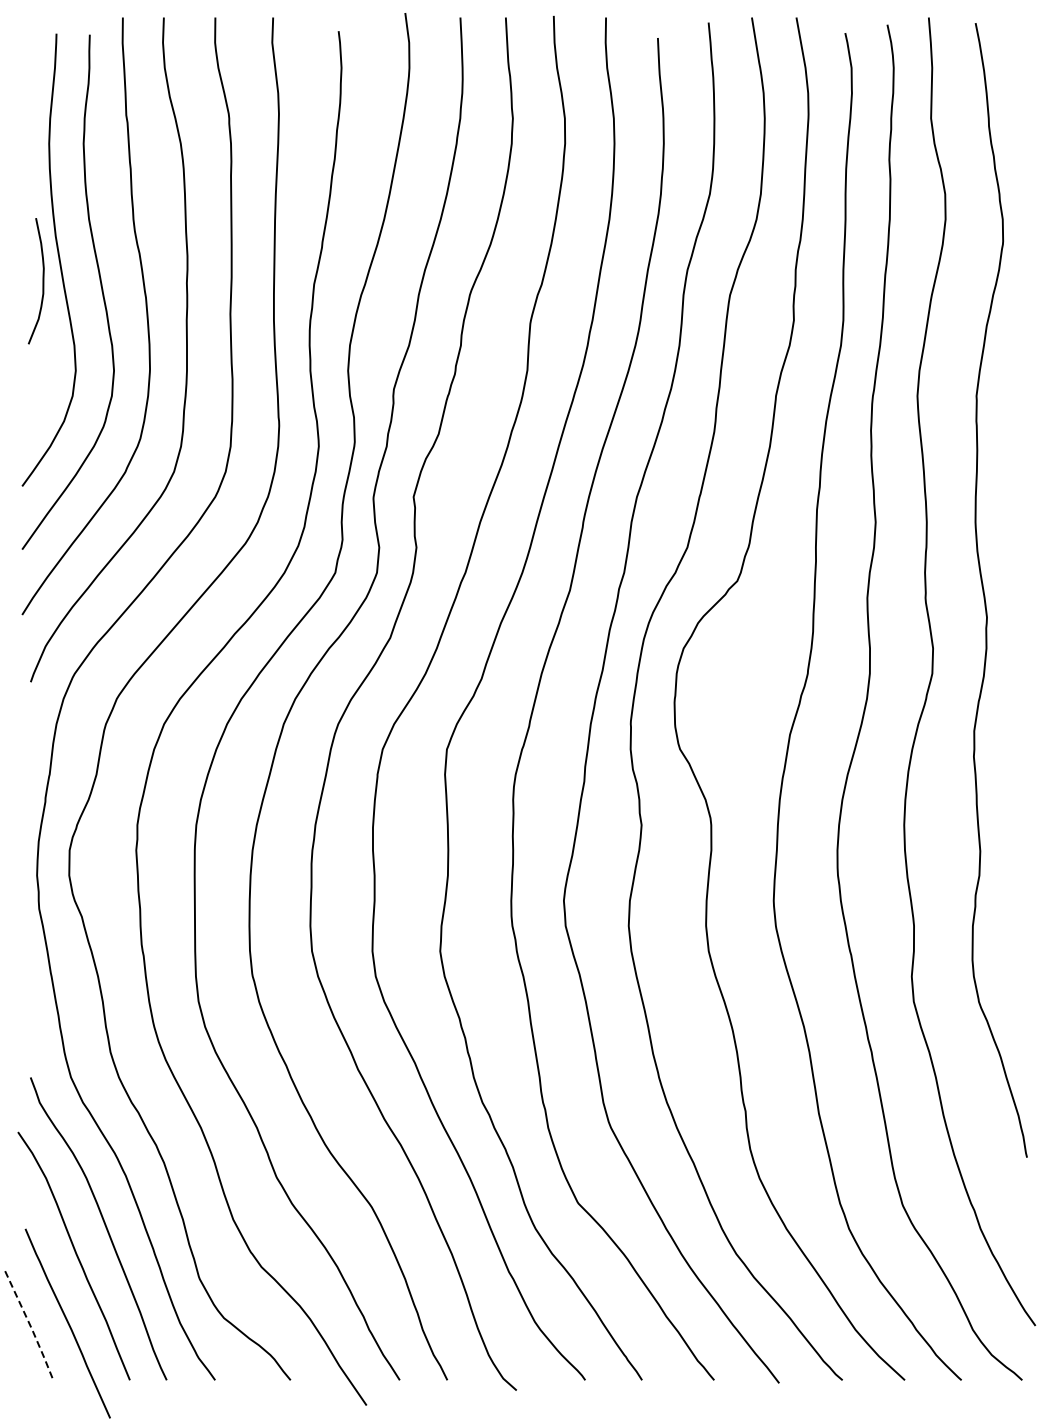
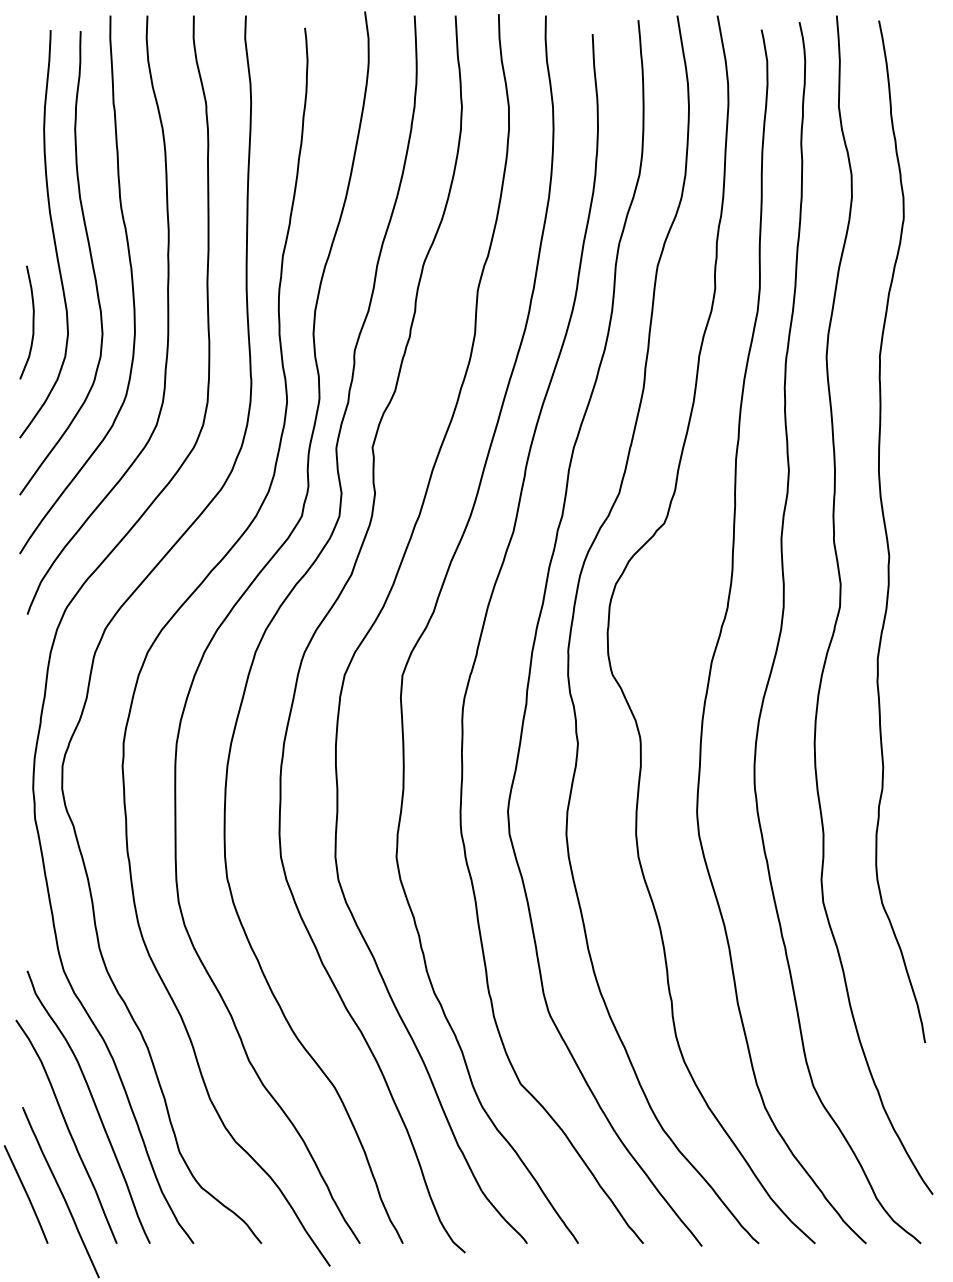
curve: (42, 281) -> (32, 322), moved
line: (30, 1326) -> (27, 1195), dashed -> solid

